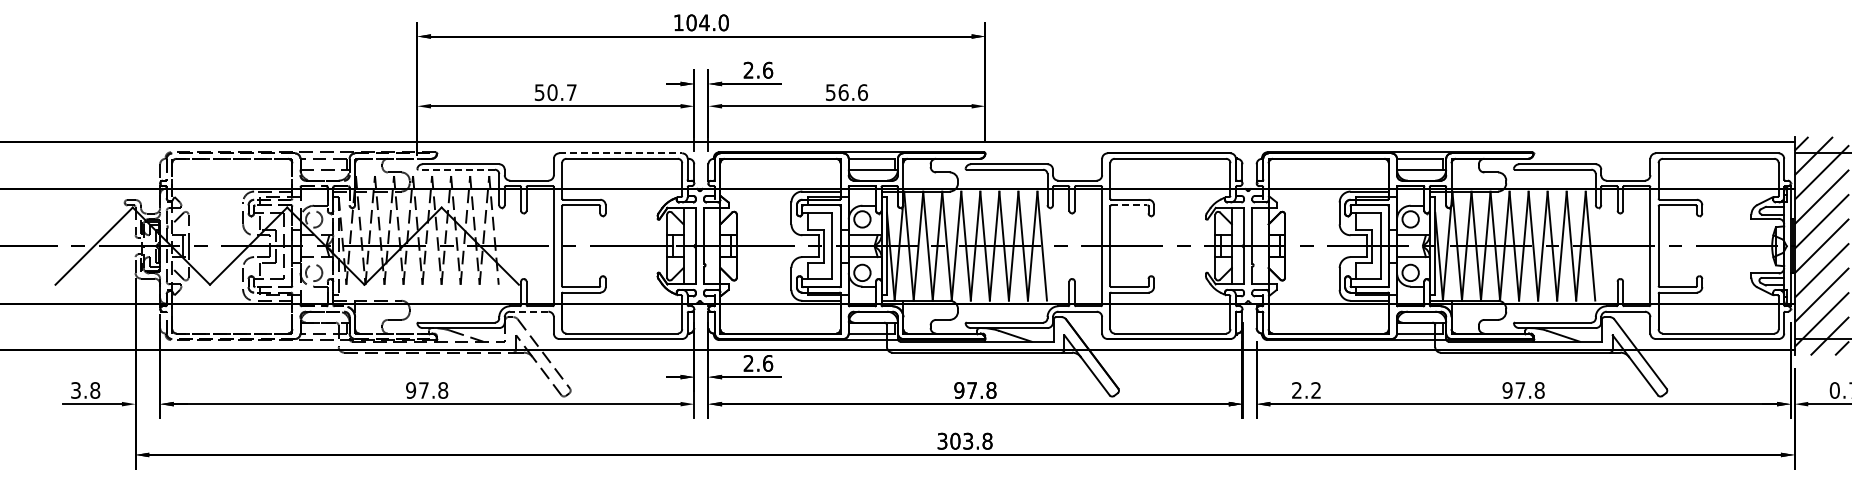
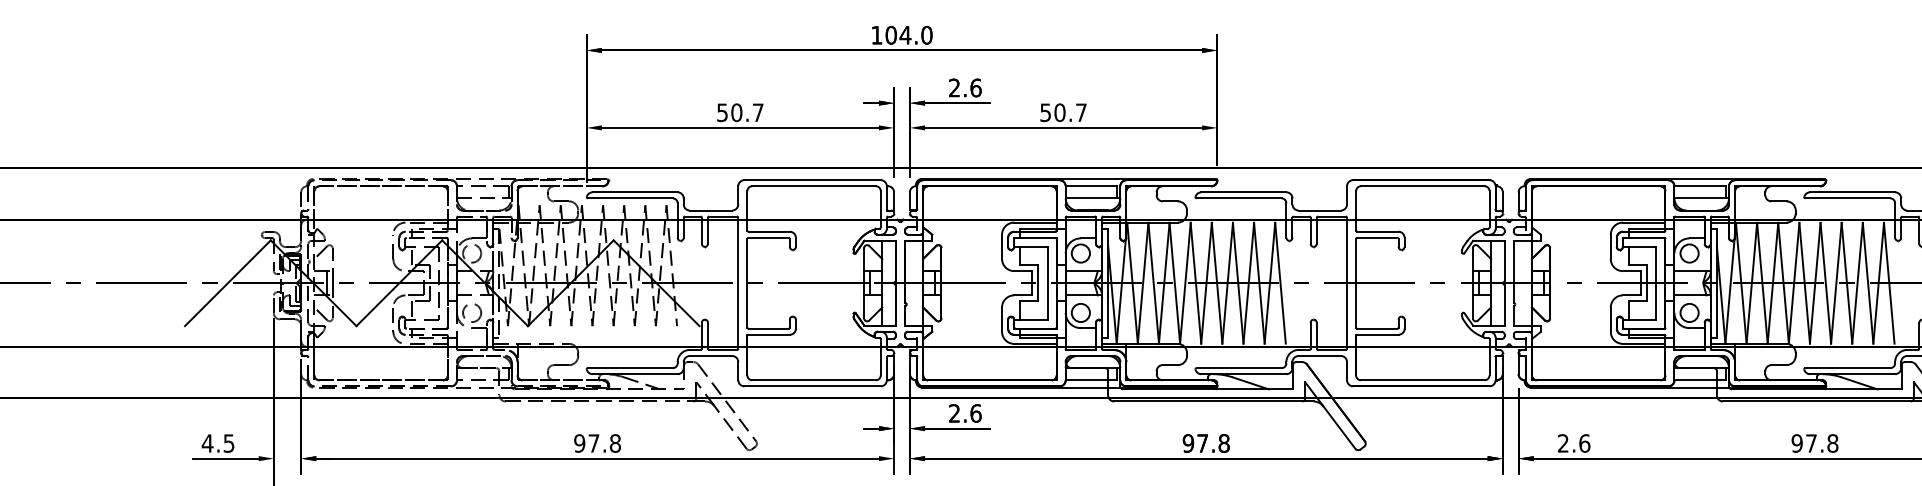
text: (853, 92) -> (1070, 112), 56.6 -> 50.7
line: (621, 153) -> (813, 180), dashed -> solid
line: (456, 169) -> (630, 198), dashed -> solid
line: (1129, 205) -> (1377, 238), dashed -> solid
line: (528, 311) -> (710, 355), dashed -> solid
text: (85, 390) -> (218, 443), 3.8 -> 4.5
text: (1316, 390) -> (1585, 443), 2.2 -> 2.6

